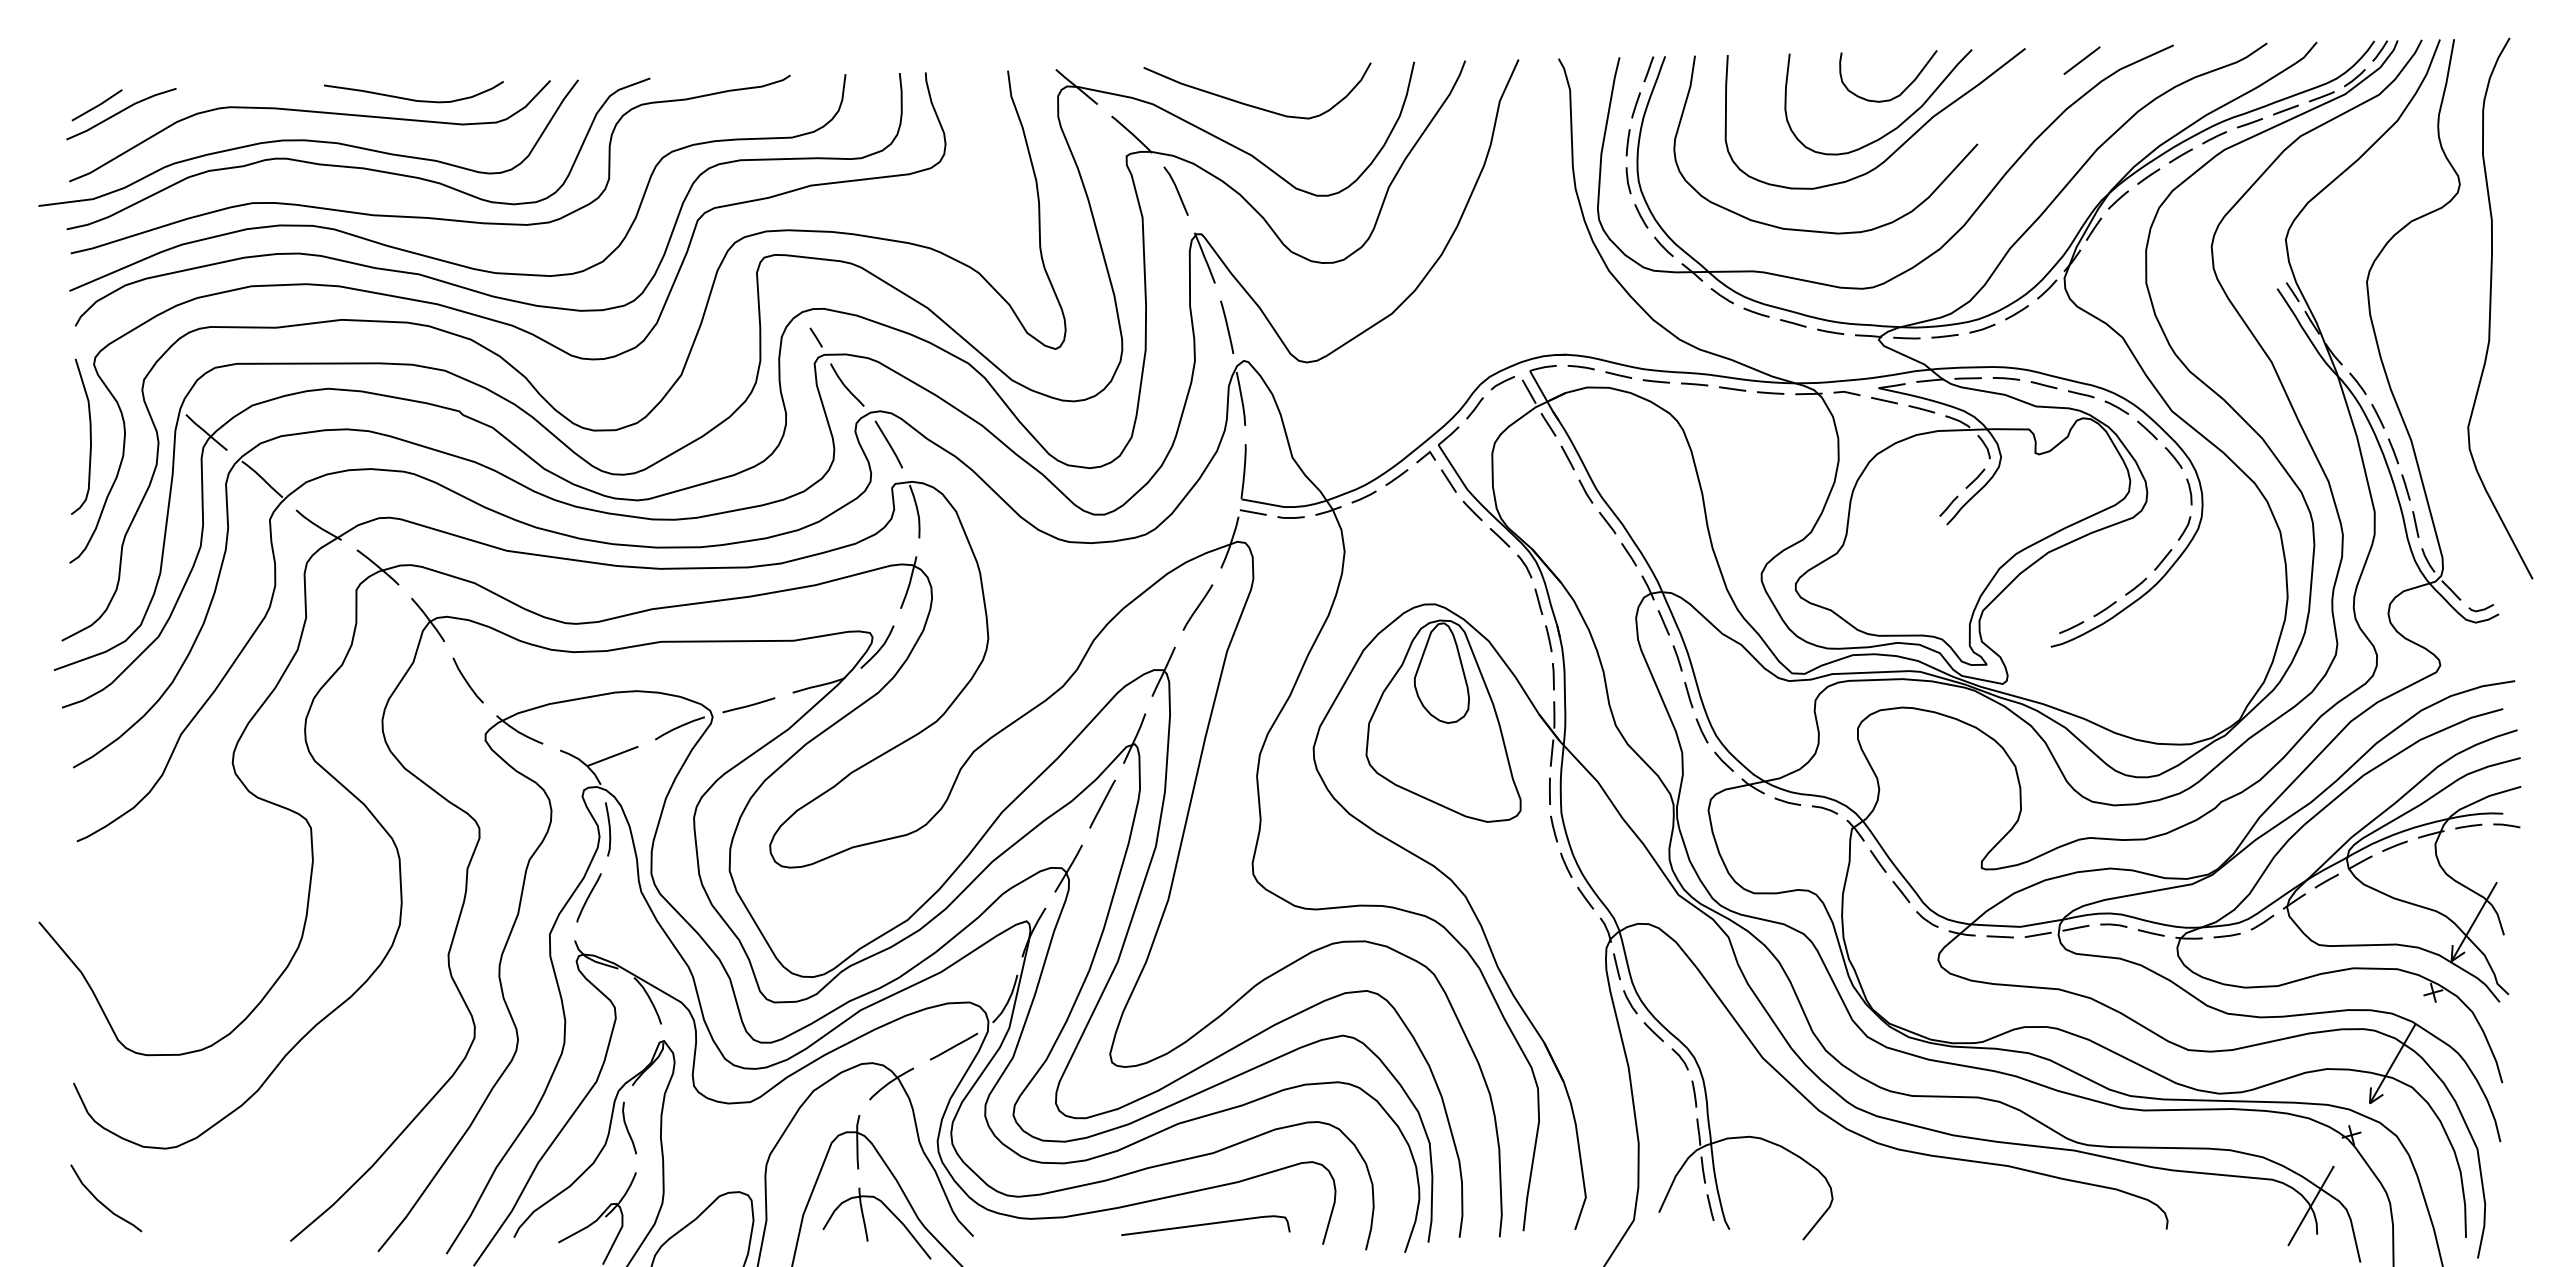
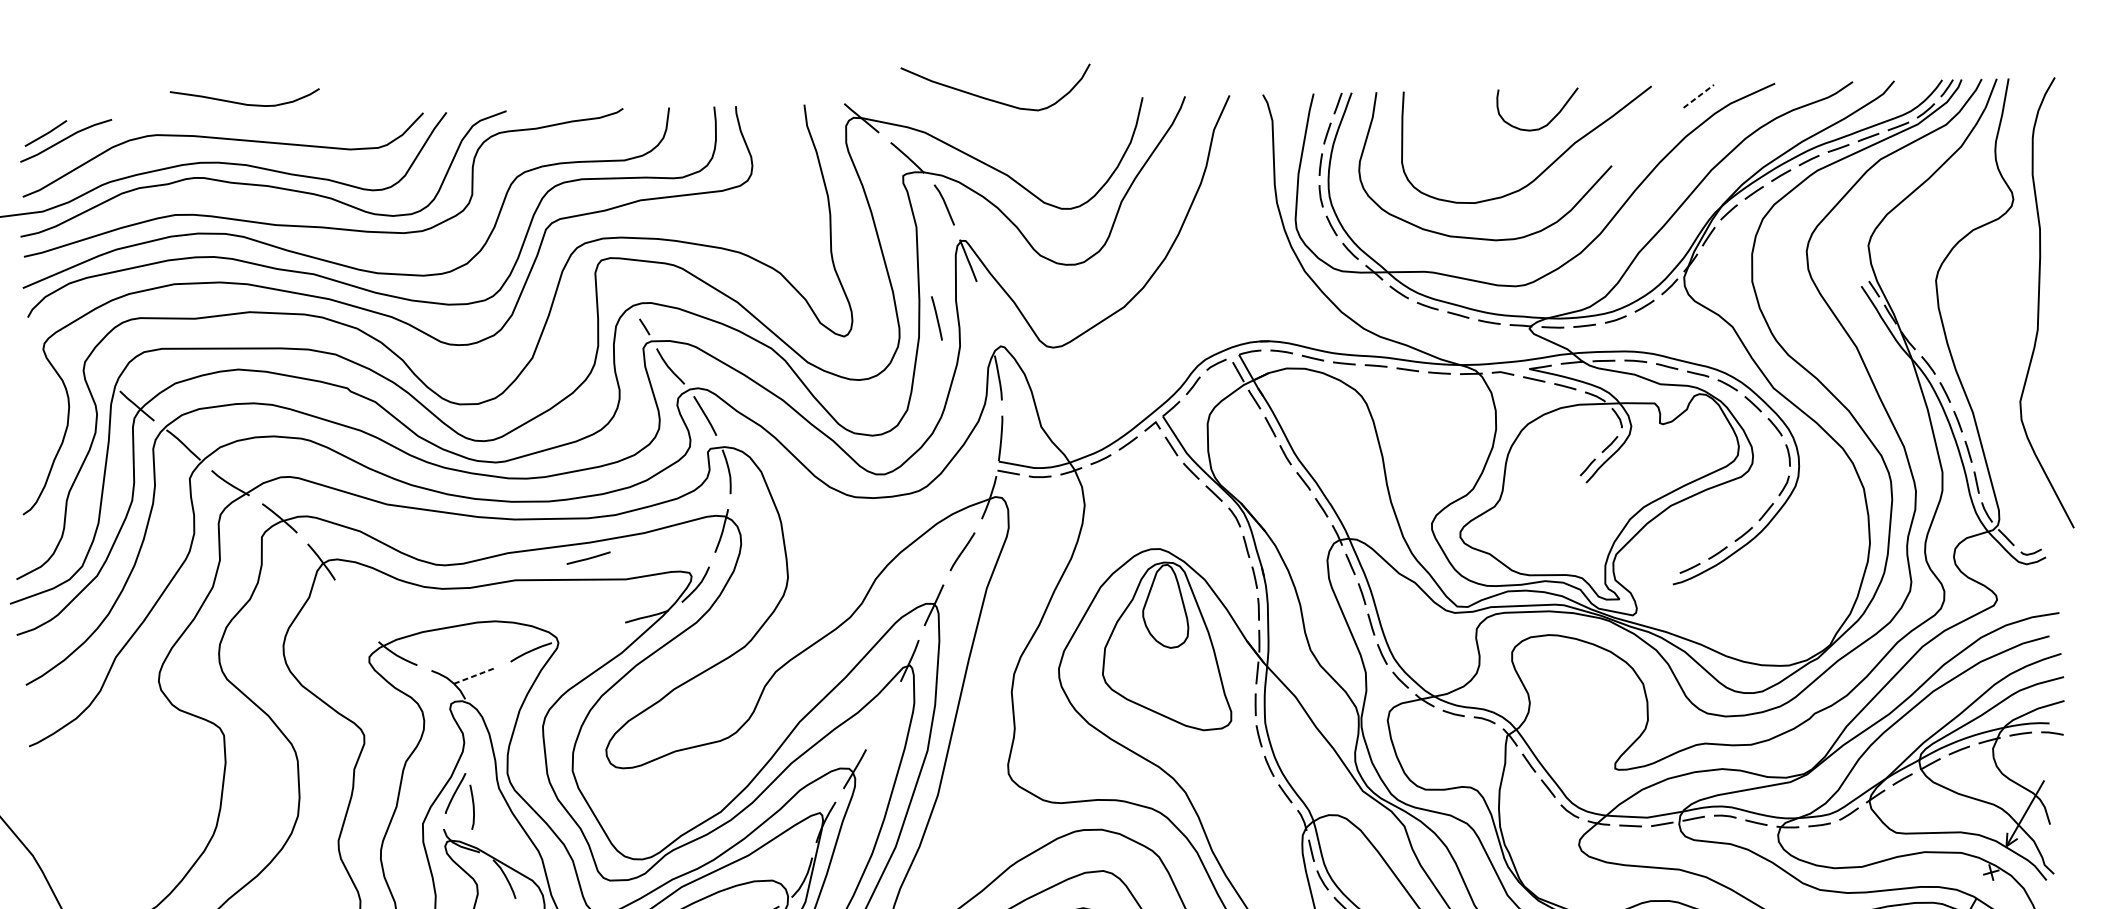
line: (2082, 60) -> (1699, 96), solid -> dashed
curve: (410, 98) -> (241, 102), moved
curve: (1253, 105) -> (992, 99), moved
curve: (1895, 127) -> (1543, 152), removed
line: (1227, 326) -> (937, 317), moved
curve: (89, 435) -> (39, 408), removed
curve: (466, 680) -> (353, 612), removed
line: (748, 705) -> (588, 558), moved
line: (613, 756) -> (475, 675), solid -> dashed
line: (1102, 803) -> (883, 714), removed
curve: (609, 829) -> (473, 807), moved

